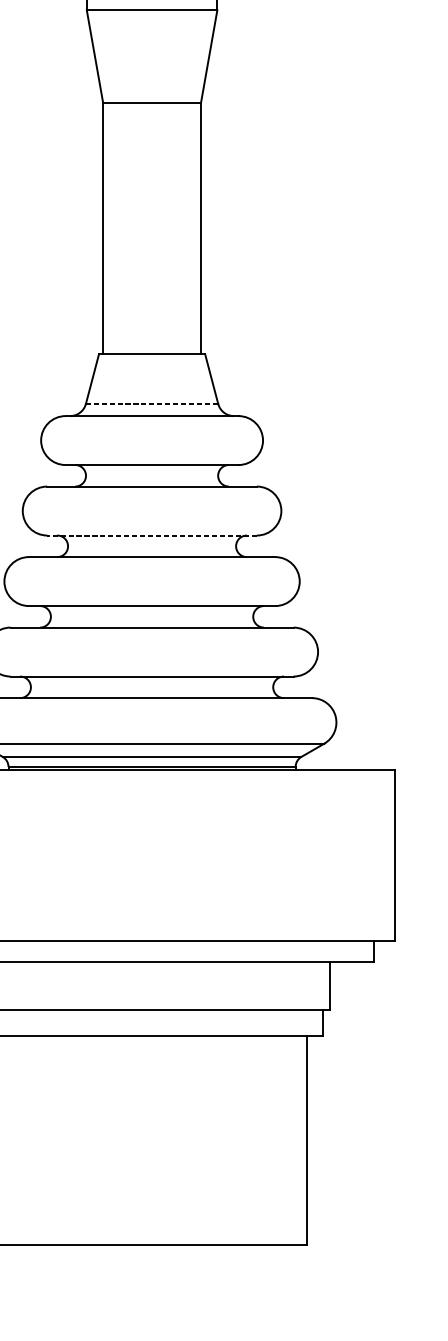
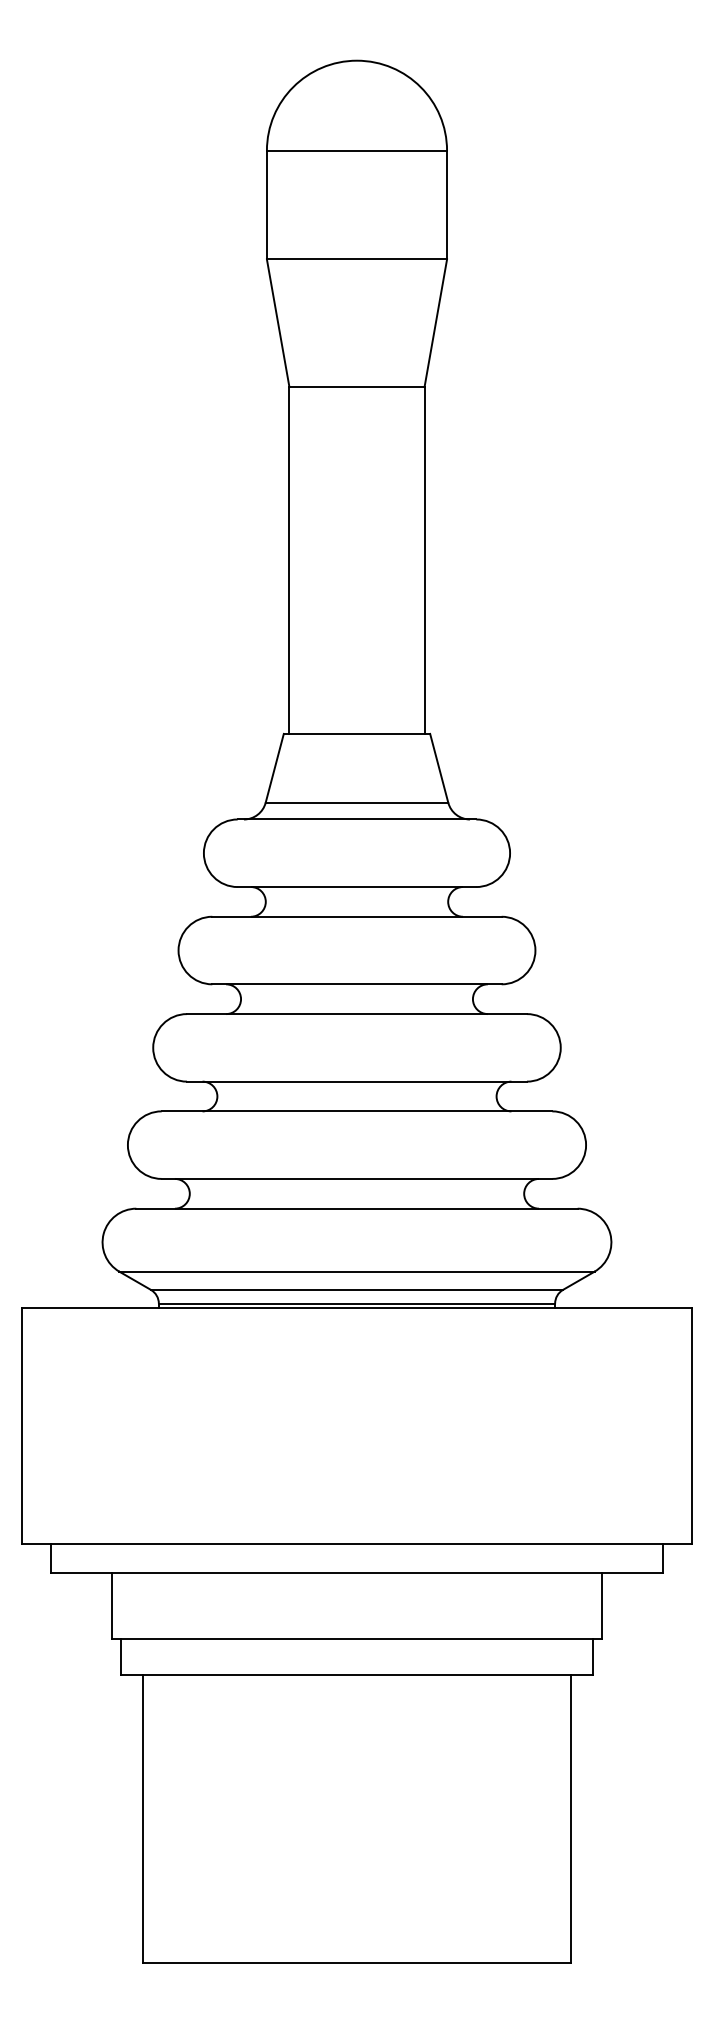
line: (151, 403) -> (356, 802), dashed -> solid
line: (152, 535) -> (357, 984), dashed -> solid

